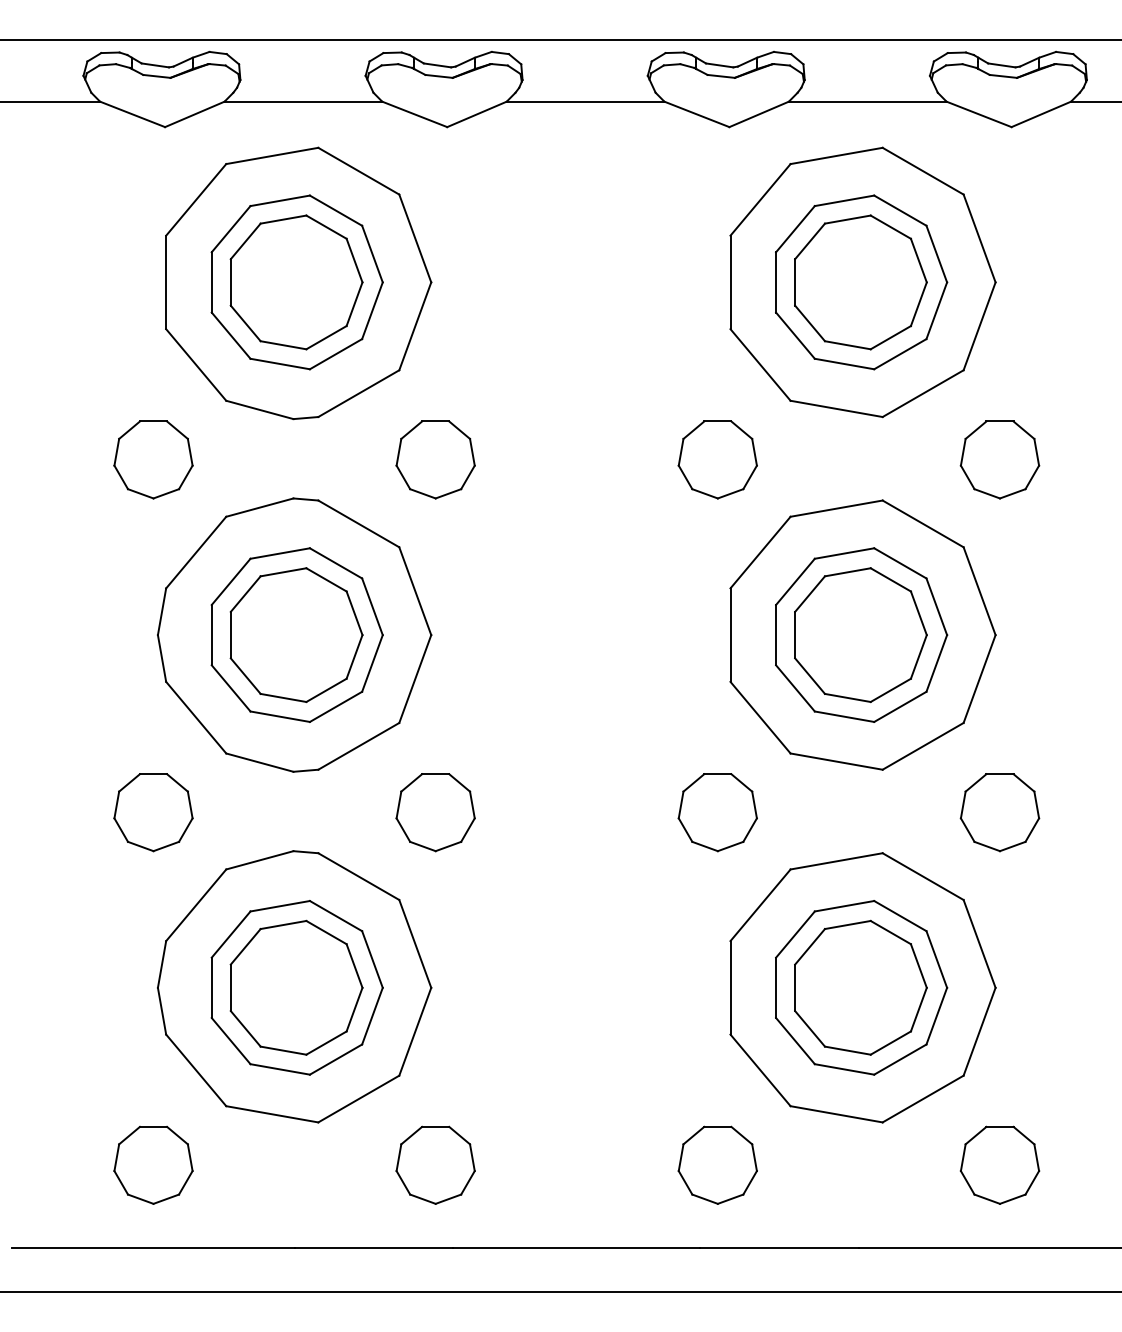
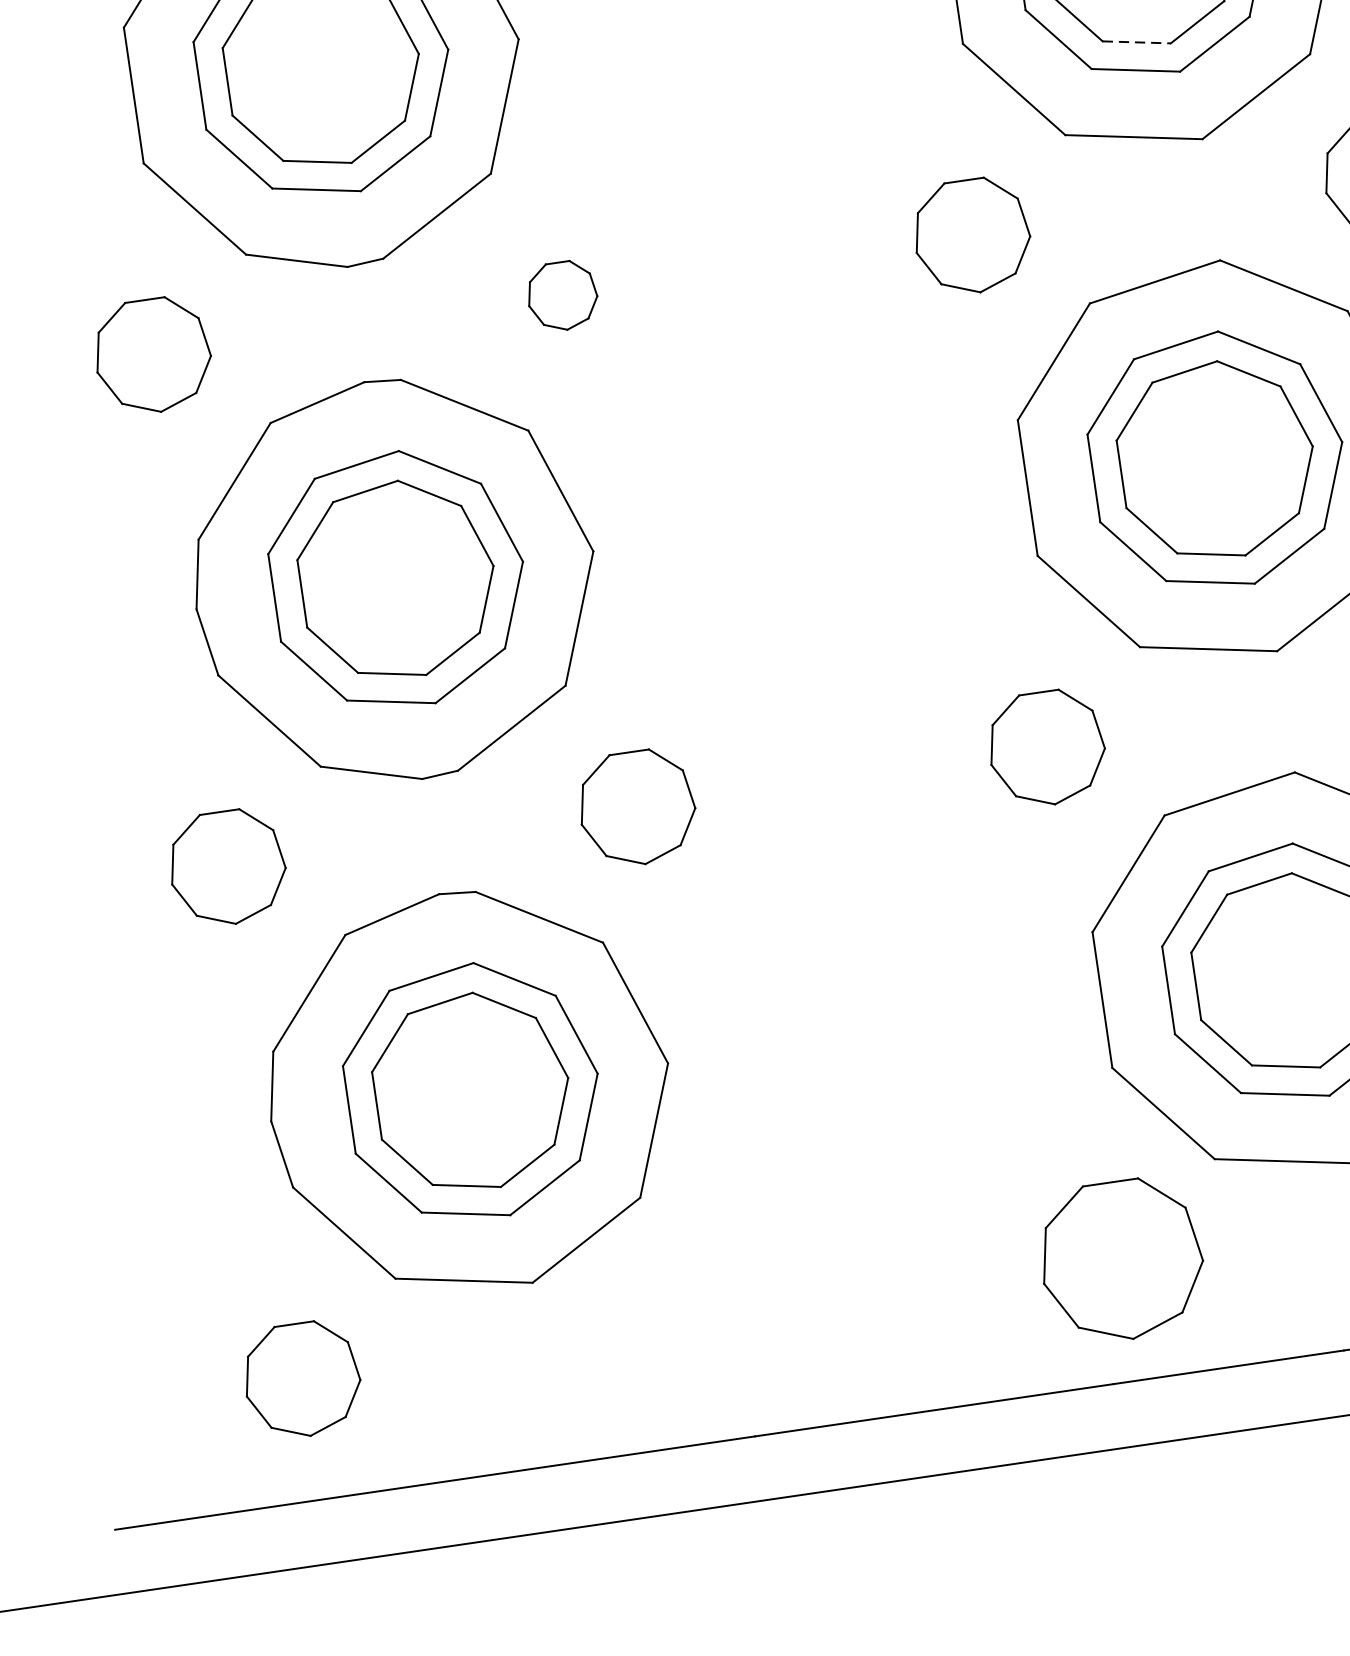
line: (848, 345) -> (1137, 42), solid -> dashed
part: (435, 459) -> (562, 295), size x0.6
part: (435, 1164) -> (711, 1319), removed
part: (717, 1164) -> (1121, 1259), size x1.4

